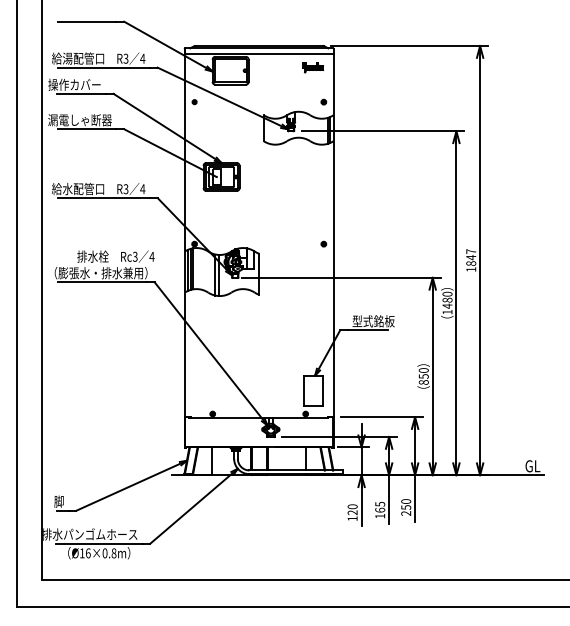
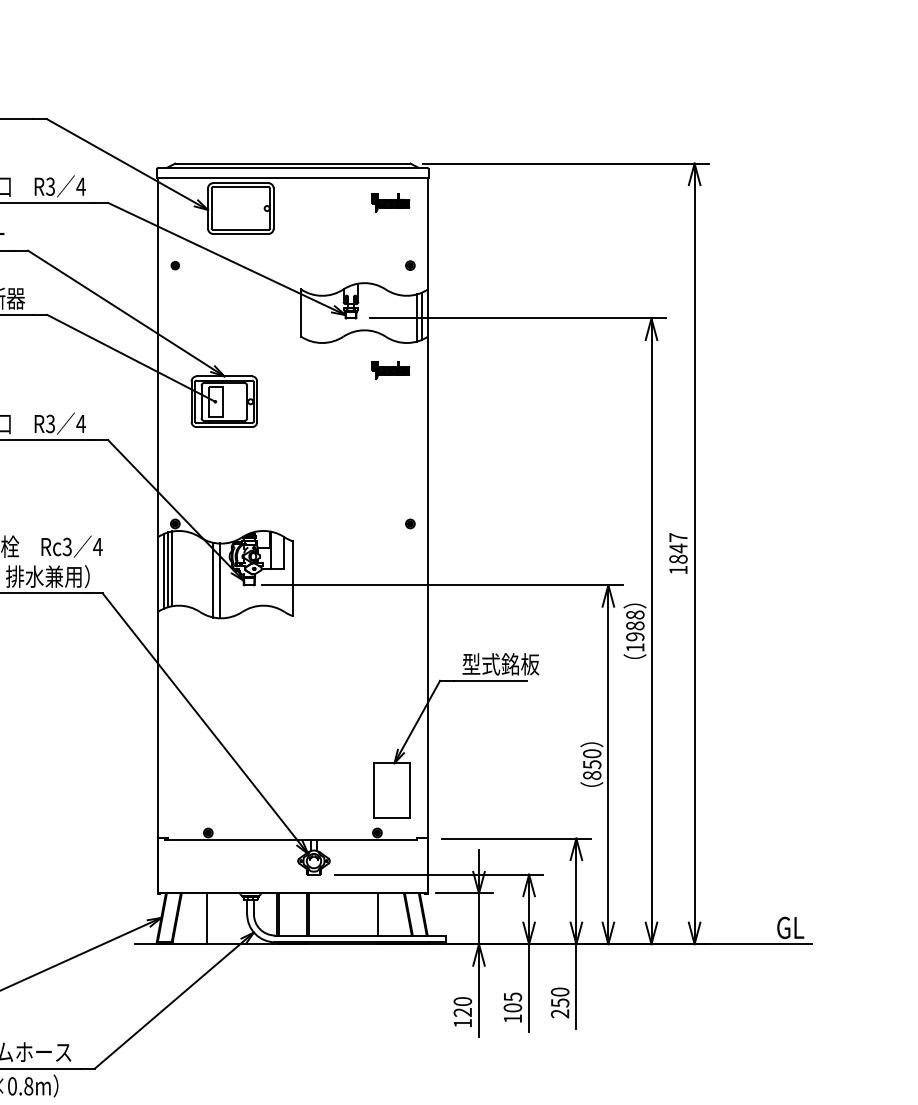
part: (313, 159) -> (391, 369), added
text: (447, 299) -> (635, 624), 1480 -> 1988
text: (379, 509) -> (511, 1006), 165 -> 105

